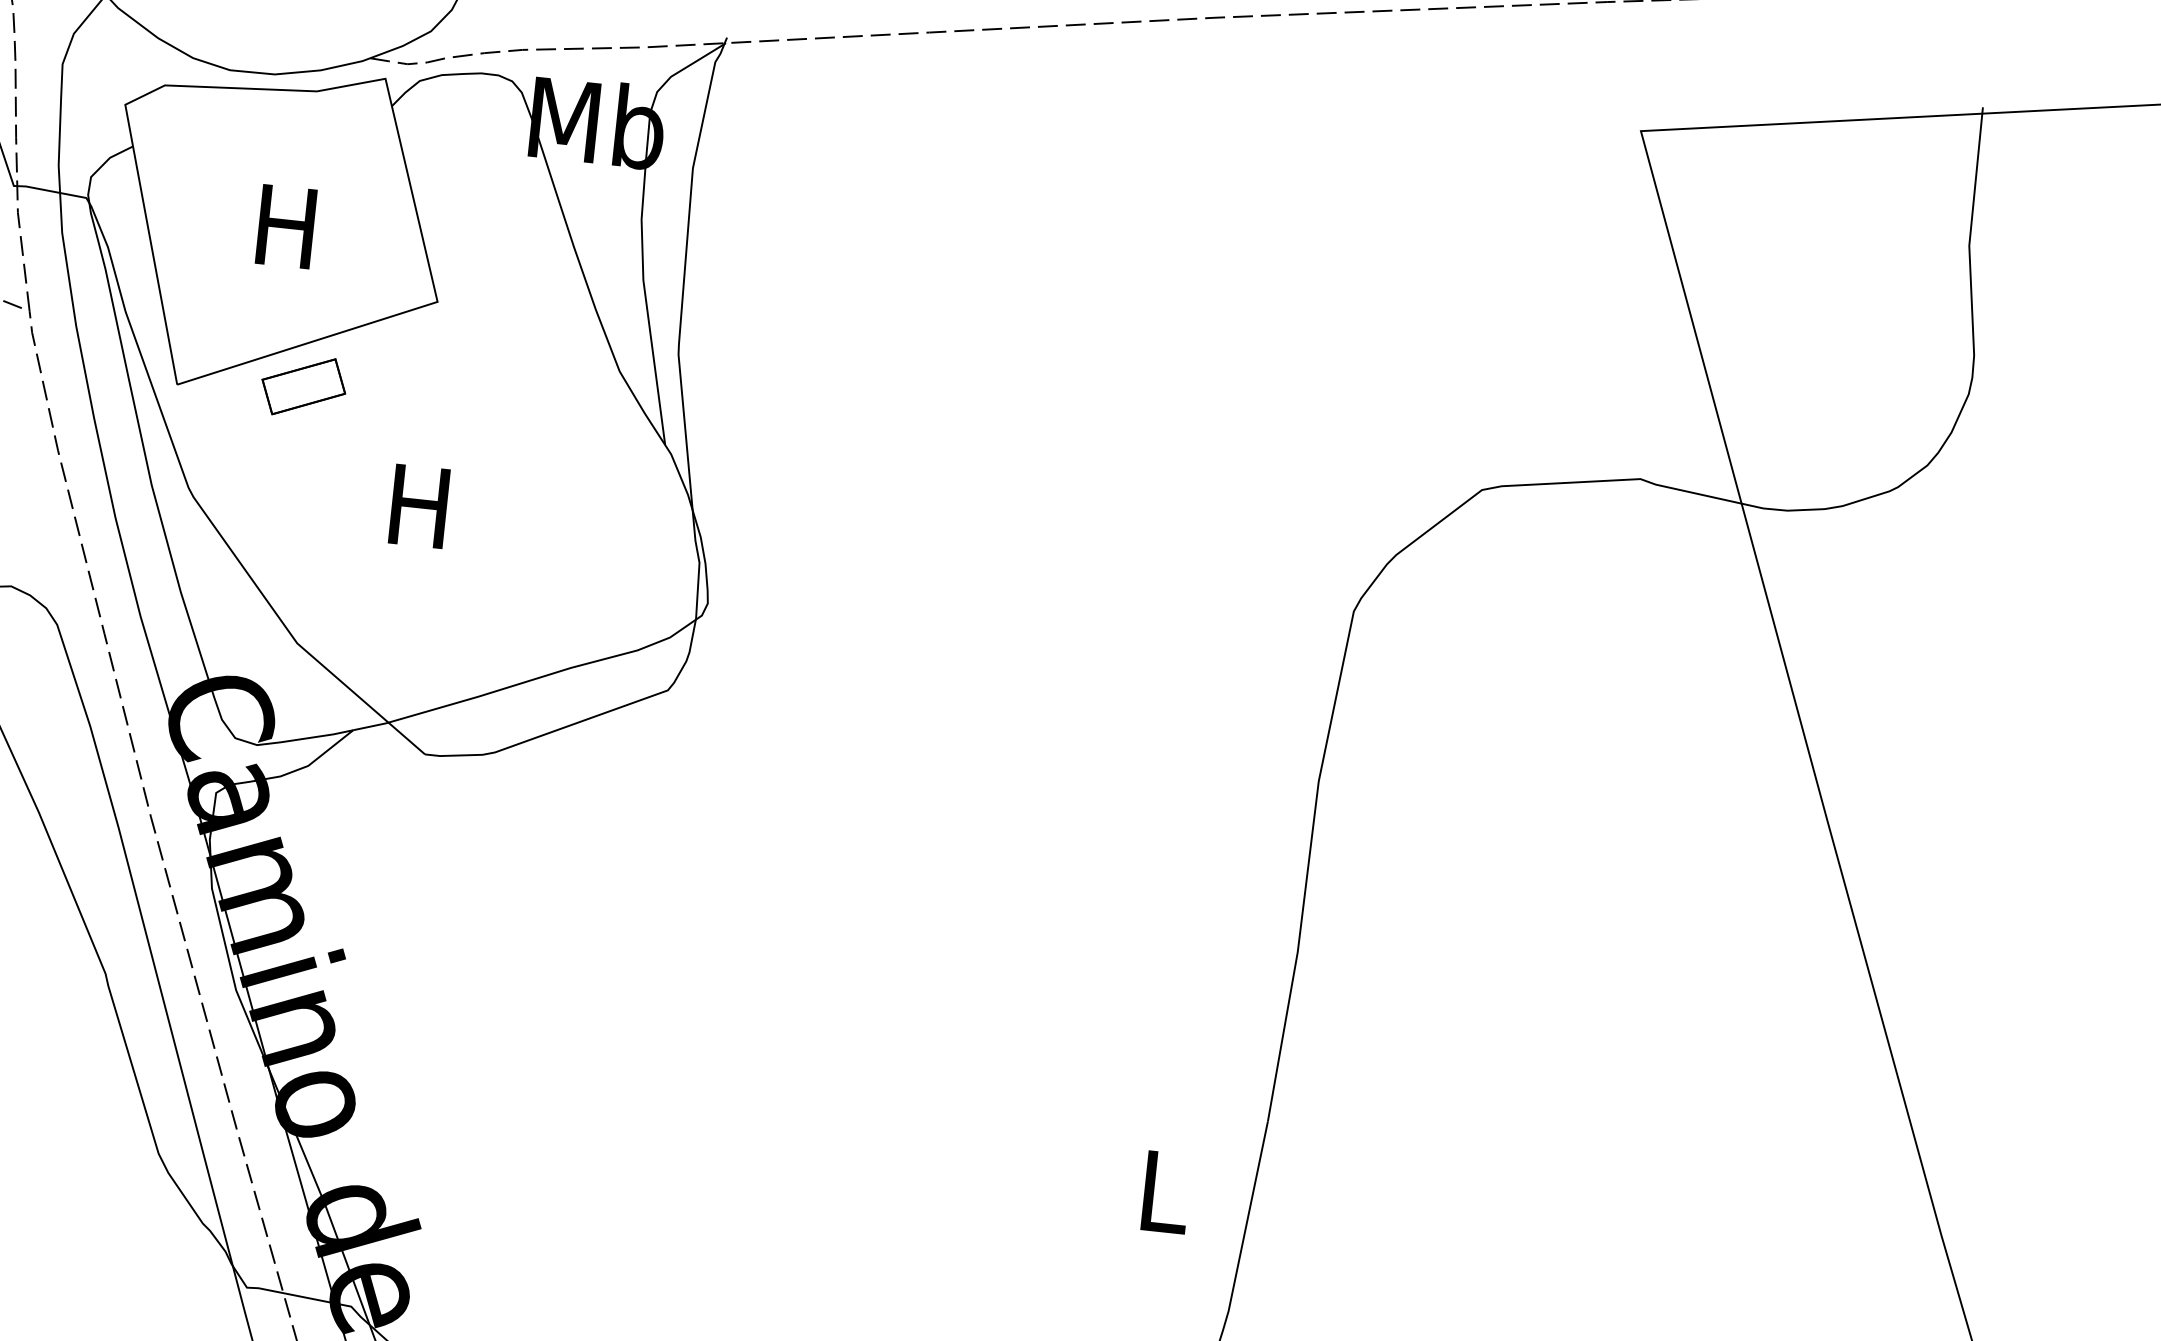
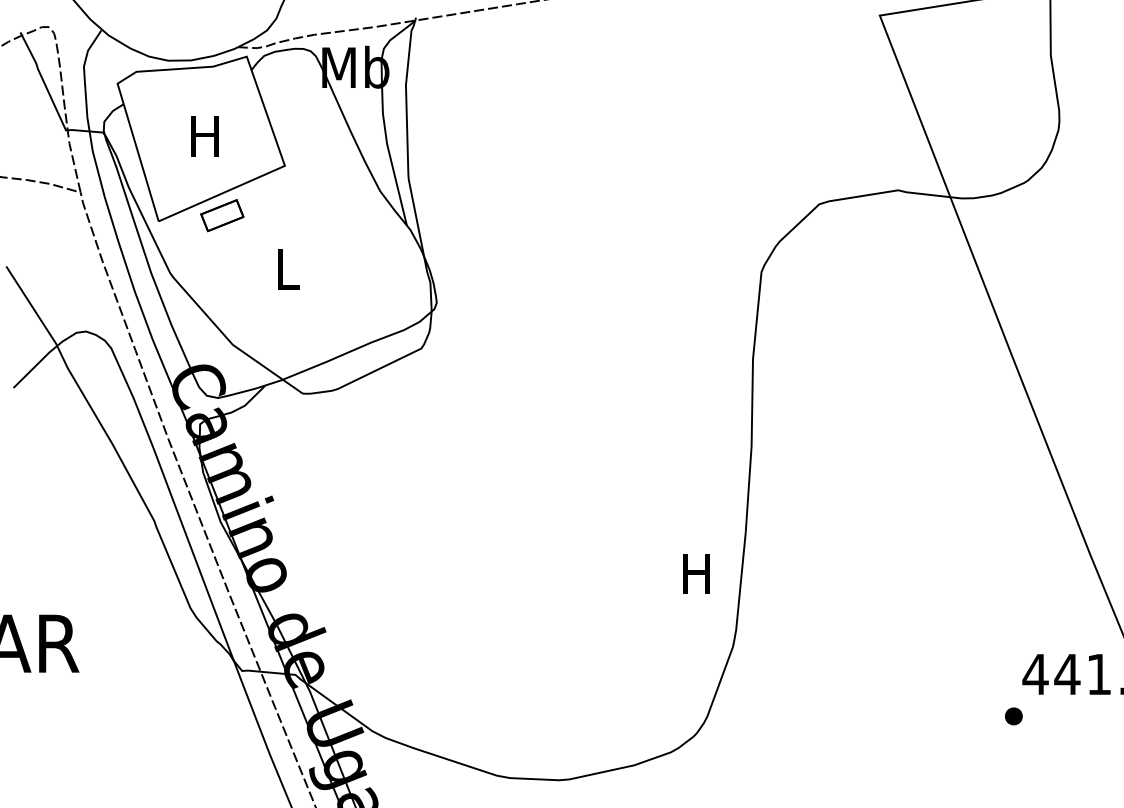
text: (418, 506) -> (286, 269), H -> L
text: (1162, 1191) -> (696, 573), L -> H

